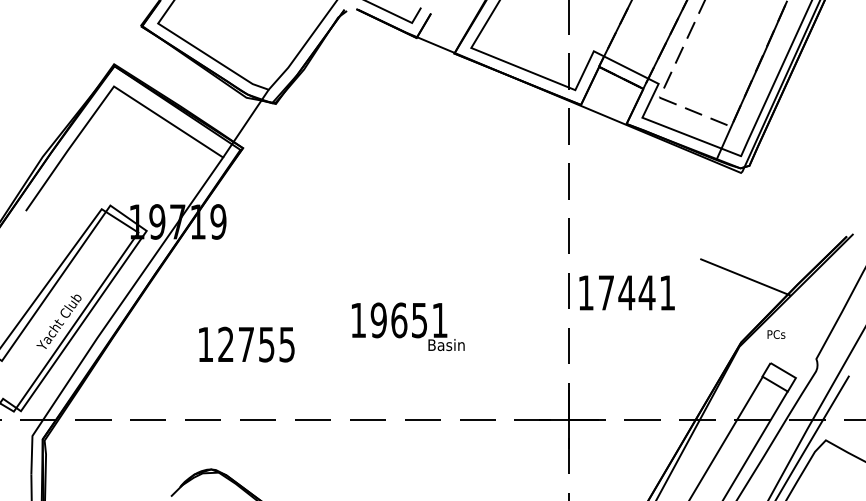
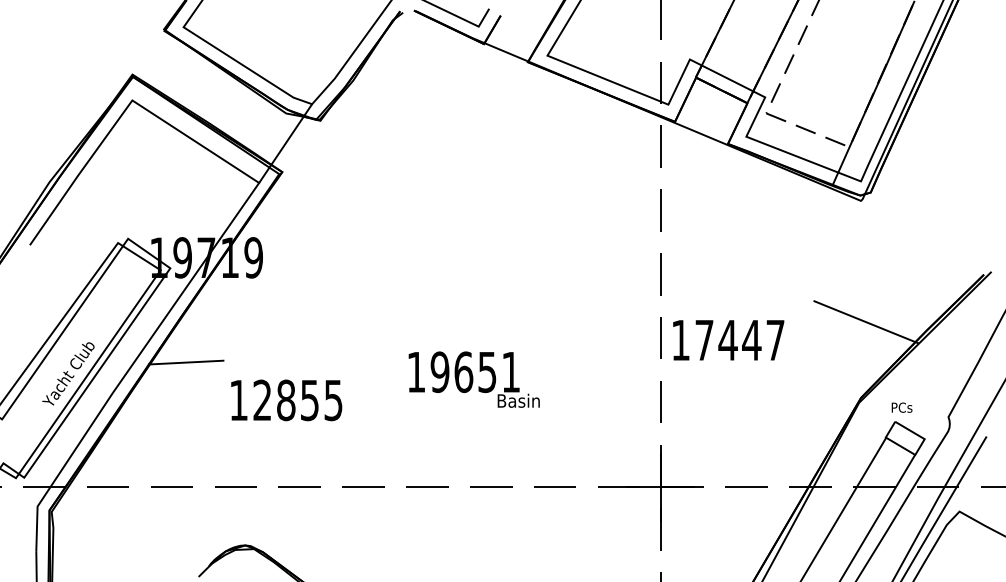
text: (667, 293) -> (775, 340), 17441 -> 17447
line: (159, 312) -> (185, 362), added
text: (775, 334) -> (901, 407), moved
text: (246, 344) -> (286, 400), 12755 -> 12855

